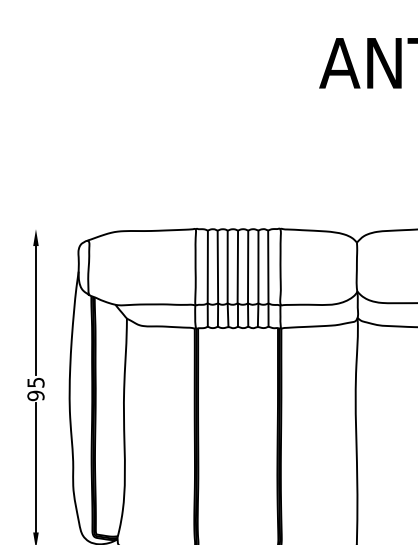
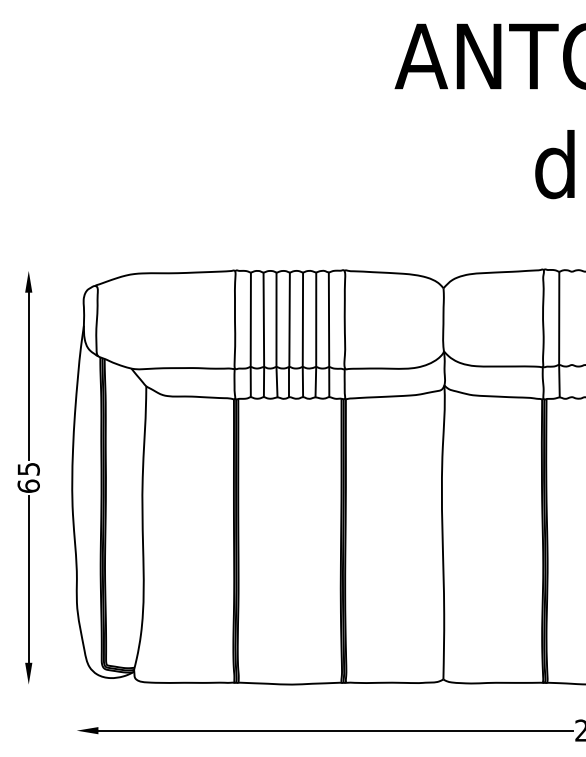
text: (35, 396) -> (28, 486), 95 -> 65

